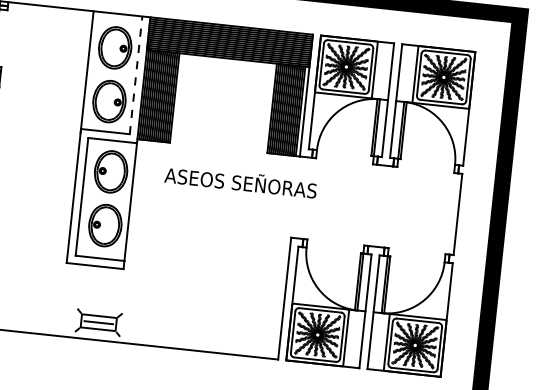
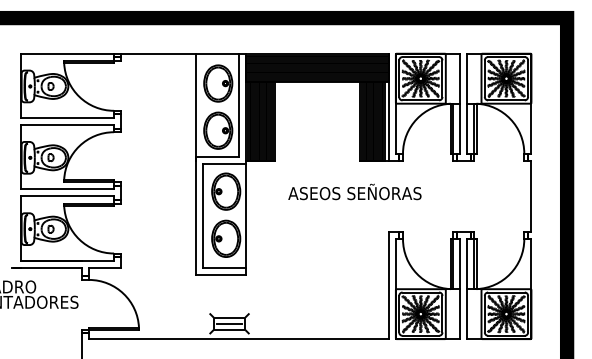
line: (135, 75) -> (238, 105), dashed -> solid
text: (240, 180) -> (354, 191), moved

